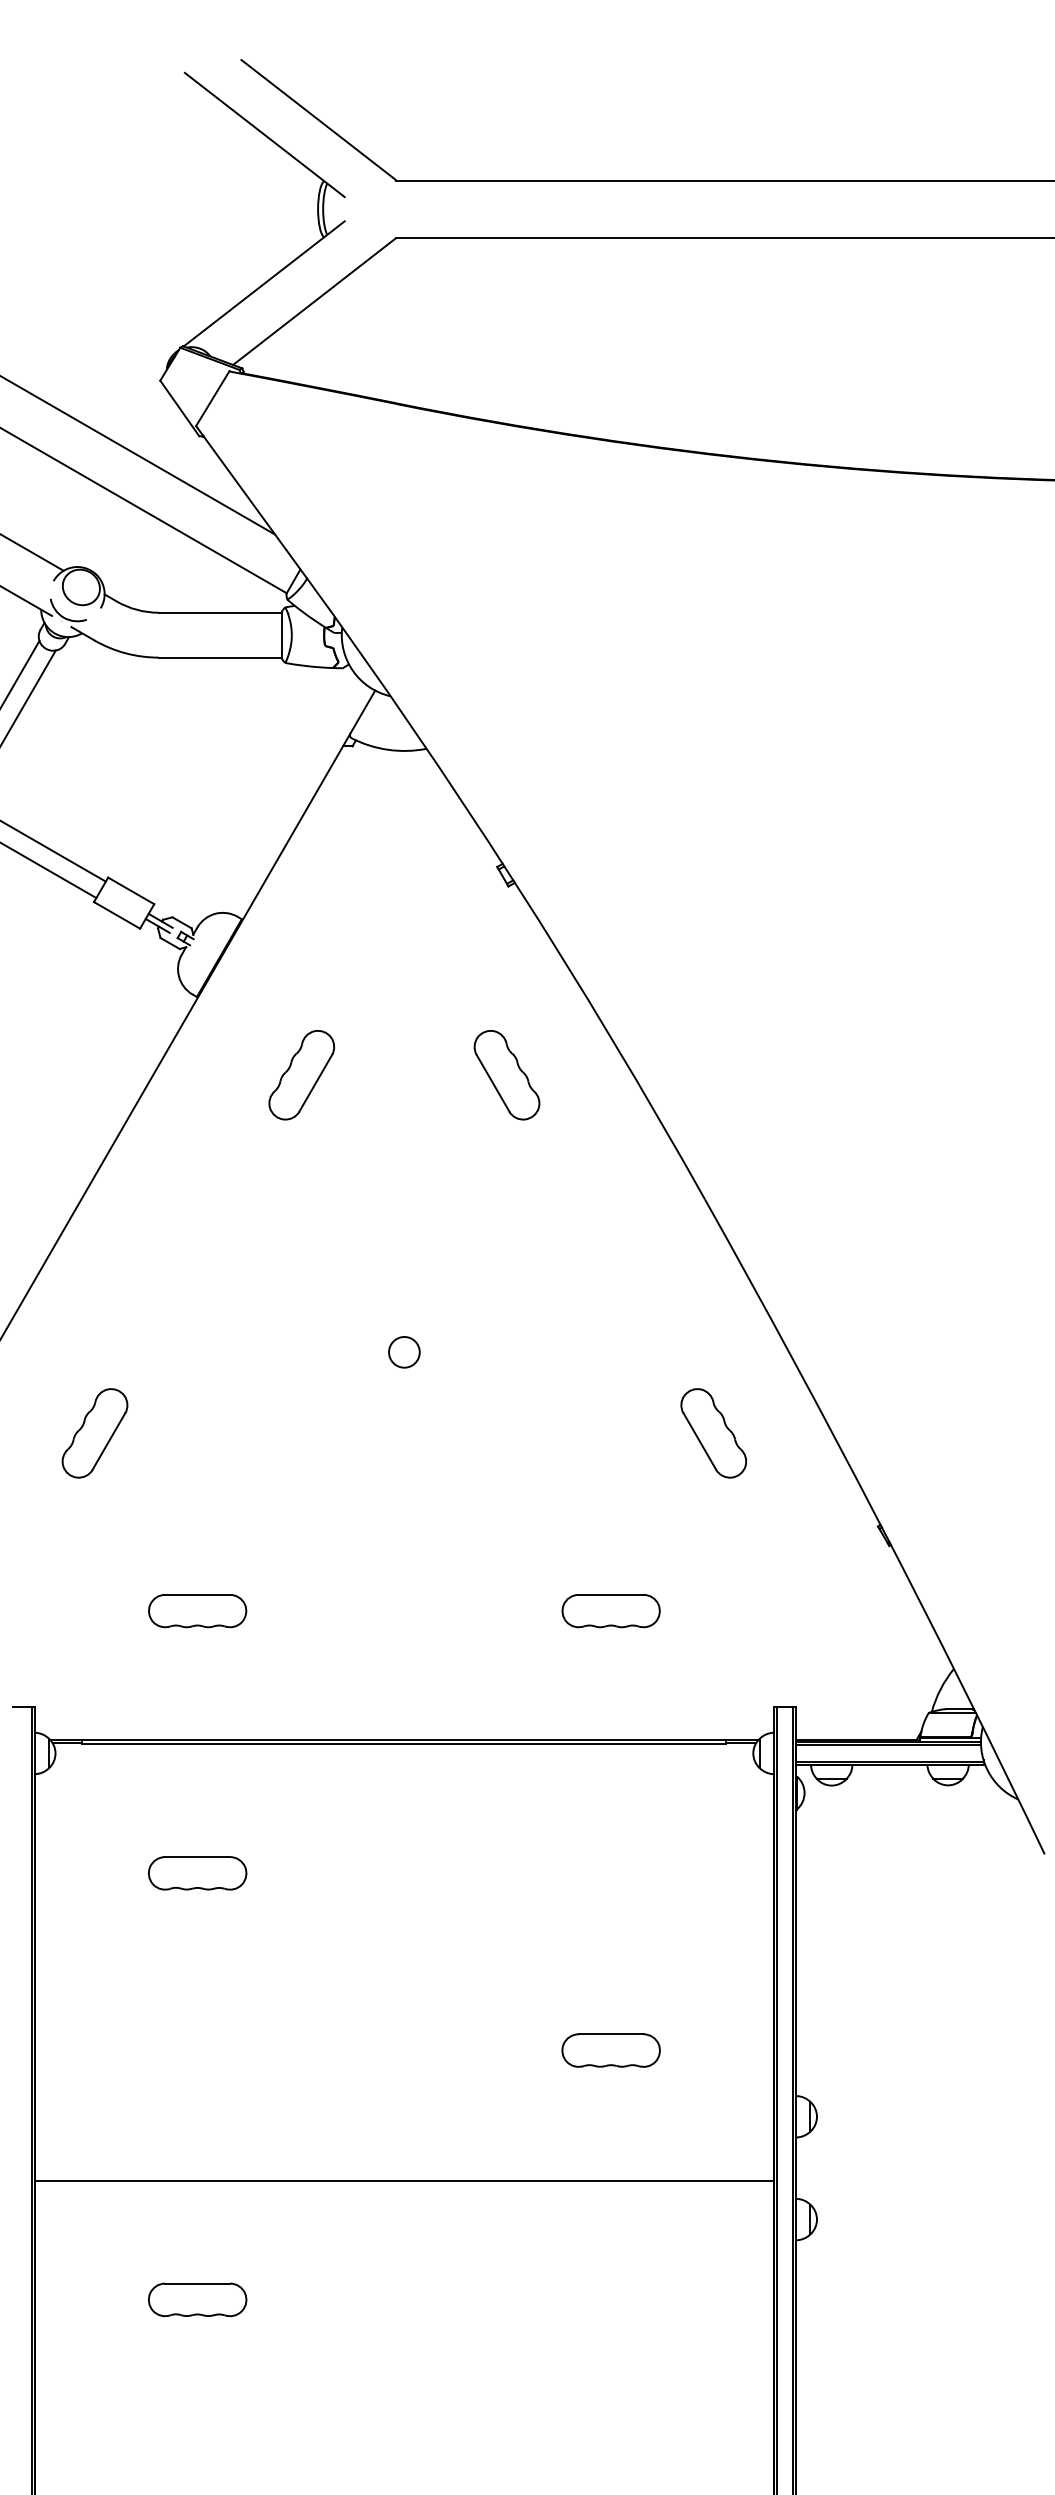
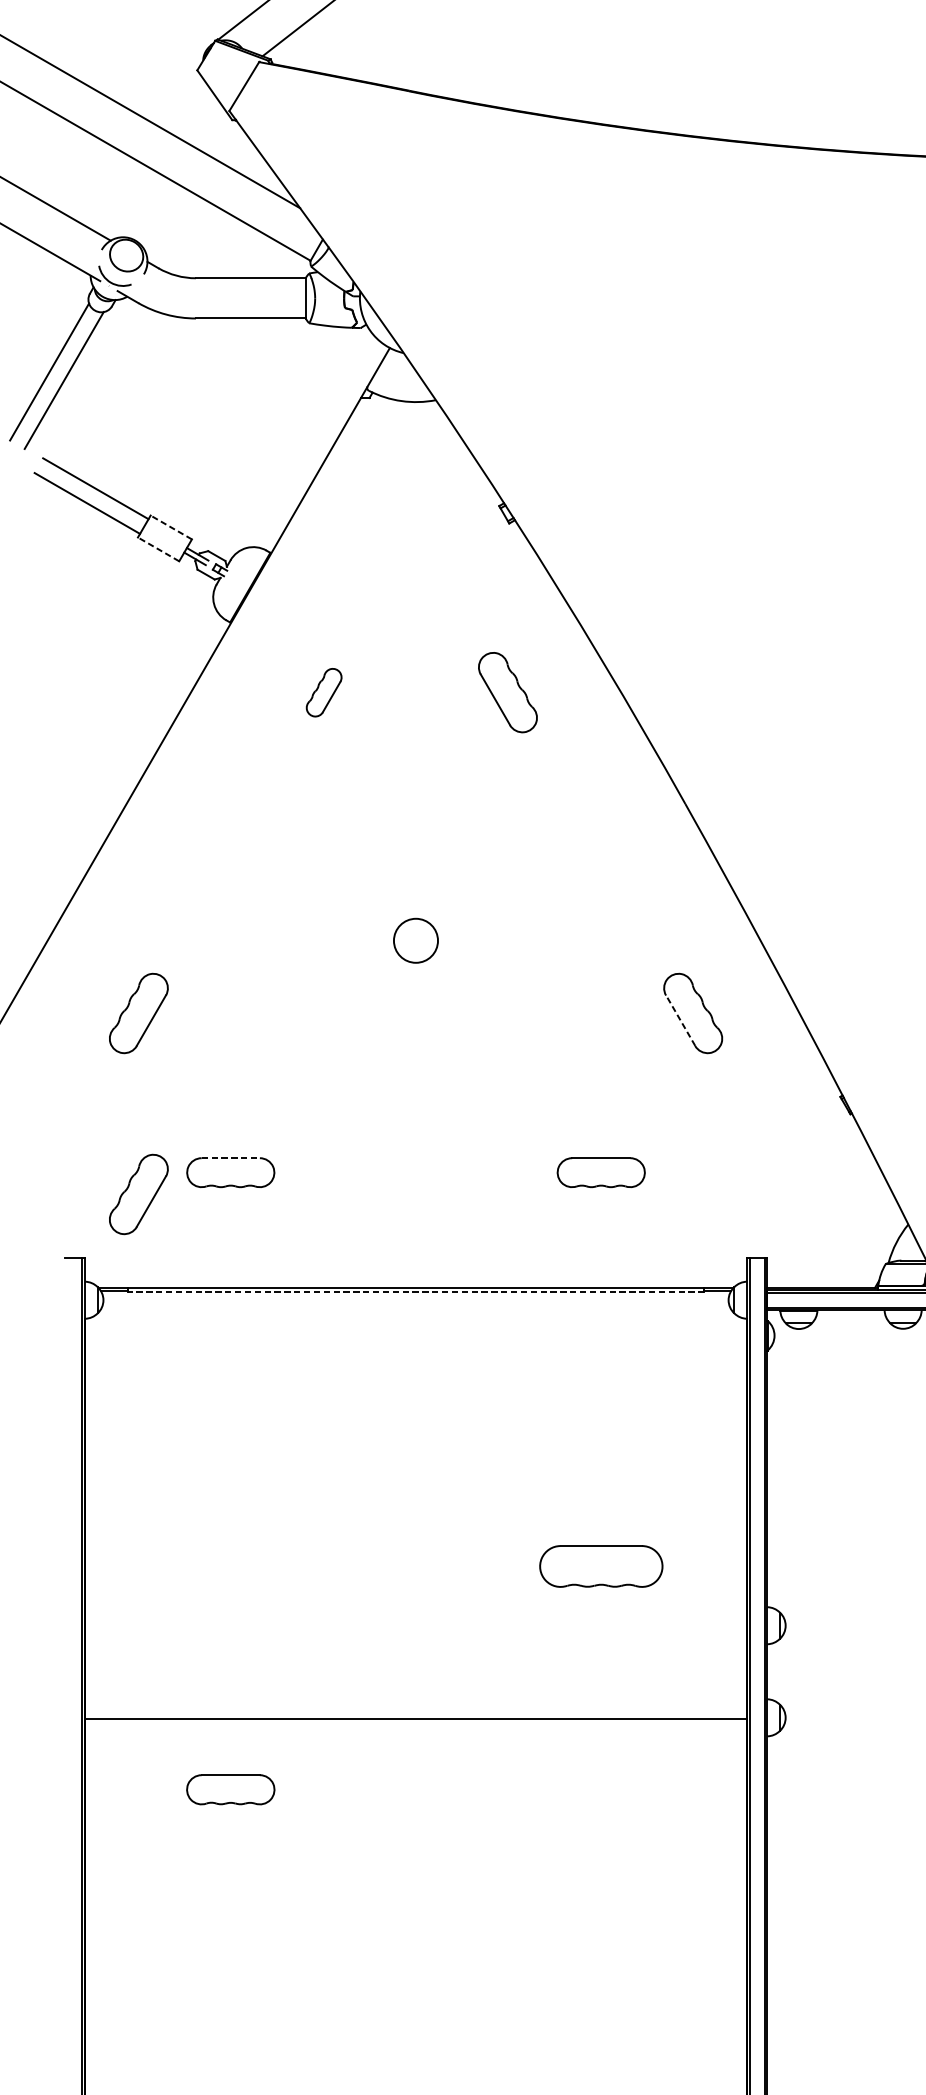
line: (131, 890) -> (171, 527), solid -> dashed
line: (117, 915) -> (158, 549), solid -> dashed
part: (301, 1075) -> (323, 692), size x0.6
circle: (404, 1352) -> (416, 941), size x1.6
line: (699, 1441) -> (680, 1020), solid -> dashed
line: (198, 1595) -> (231, 1158), solid -> dashed
part: (94, 1635) -> (138, 1194), added
line: (404, 1744) -> (416, 1292), solid -> dashed
part: (197, 1873) -> (230, 1407), removed
part: (610, 2050) -> (600, 1566), size x1.4
line: (404, 2180) -> (416, 1718), moved

